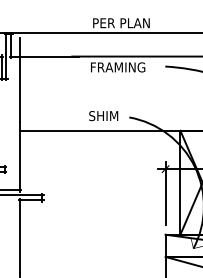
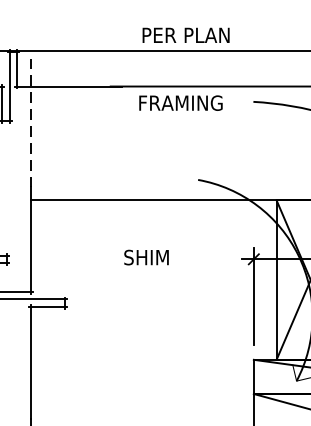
line: (20, 79) -> (31, 121), solid -> dashed
text: (103, 116) -> (146, 258), moved

